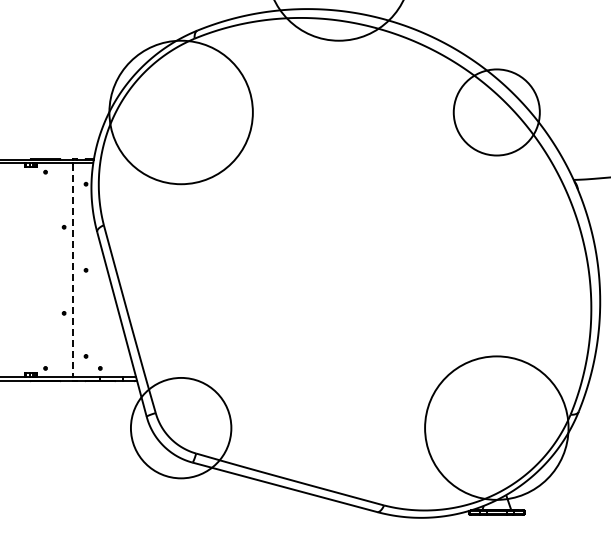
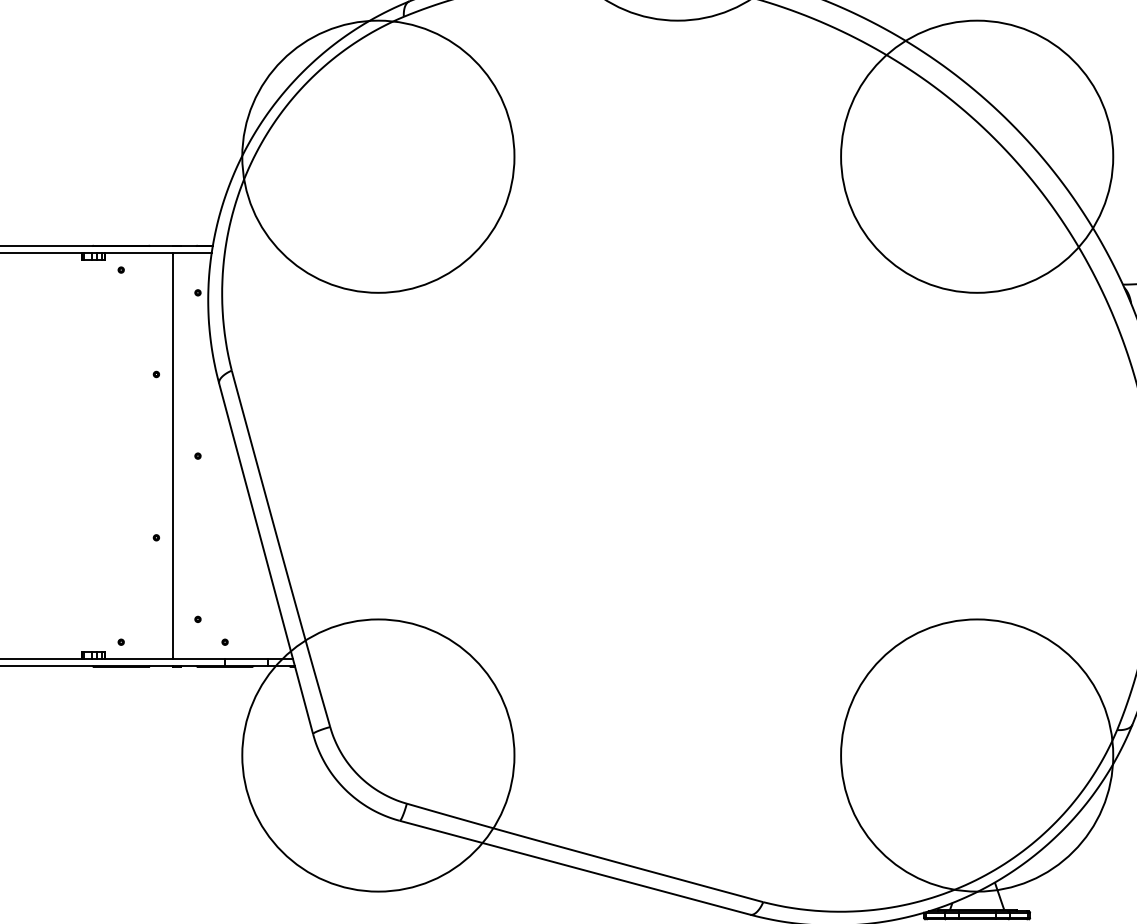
circle: (496, 112) -> (976, 156), size x1.67
line: (72, 270) -> (172, 456), dashed -> solid
circle: (180, 427) -> (377, 754), size x1.43

